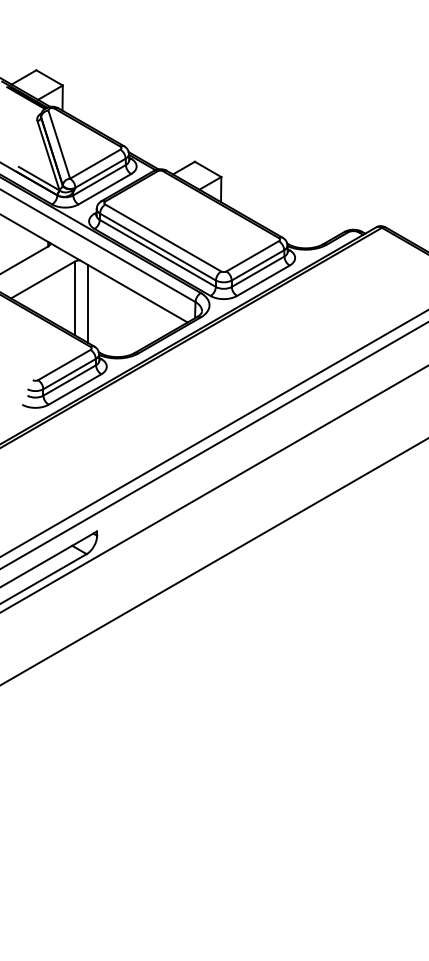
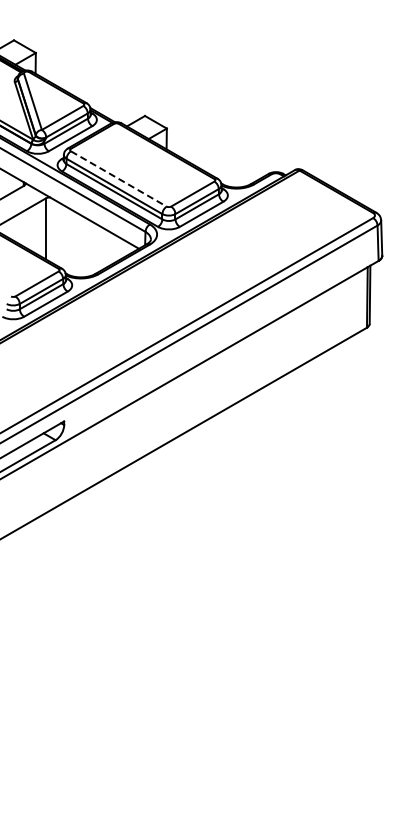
line: (164, 238) -> (119, 179), solid -> dashed
line: (87, 303) -> (56, 233), removed

